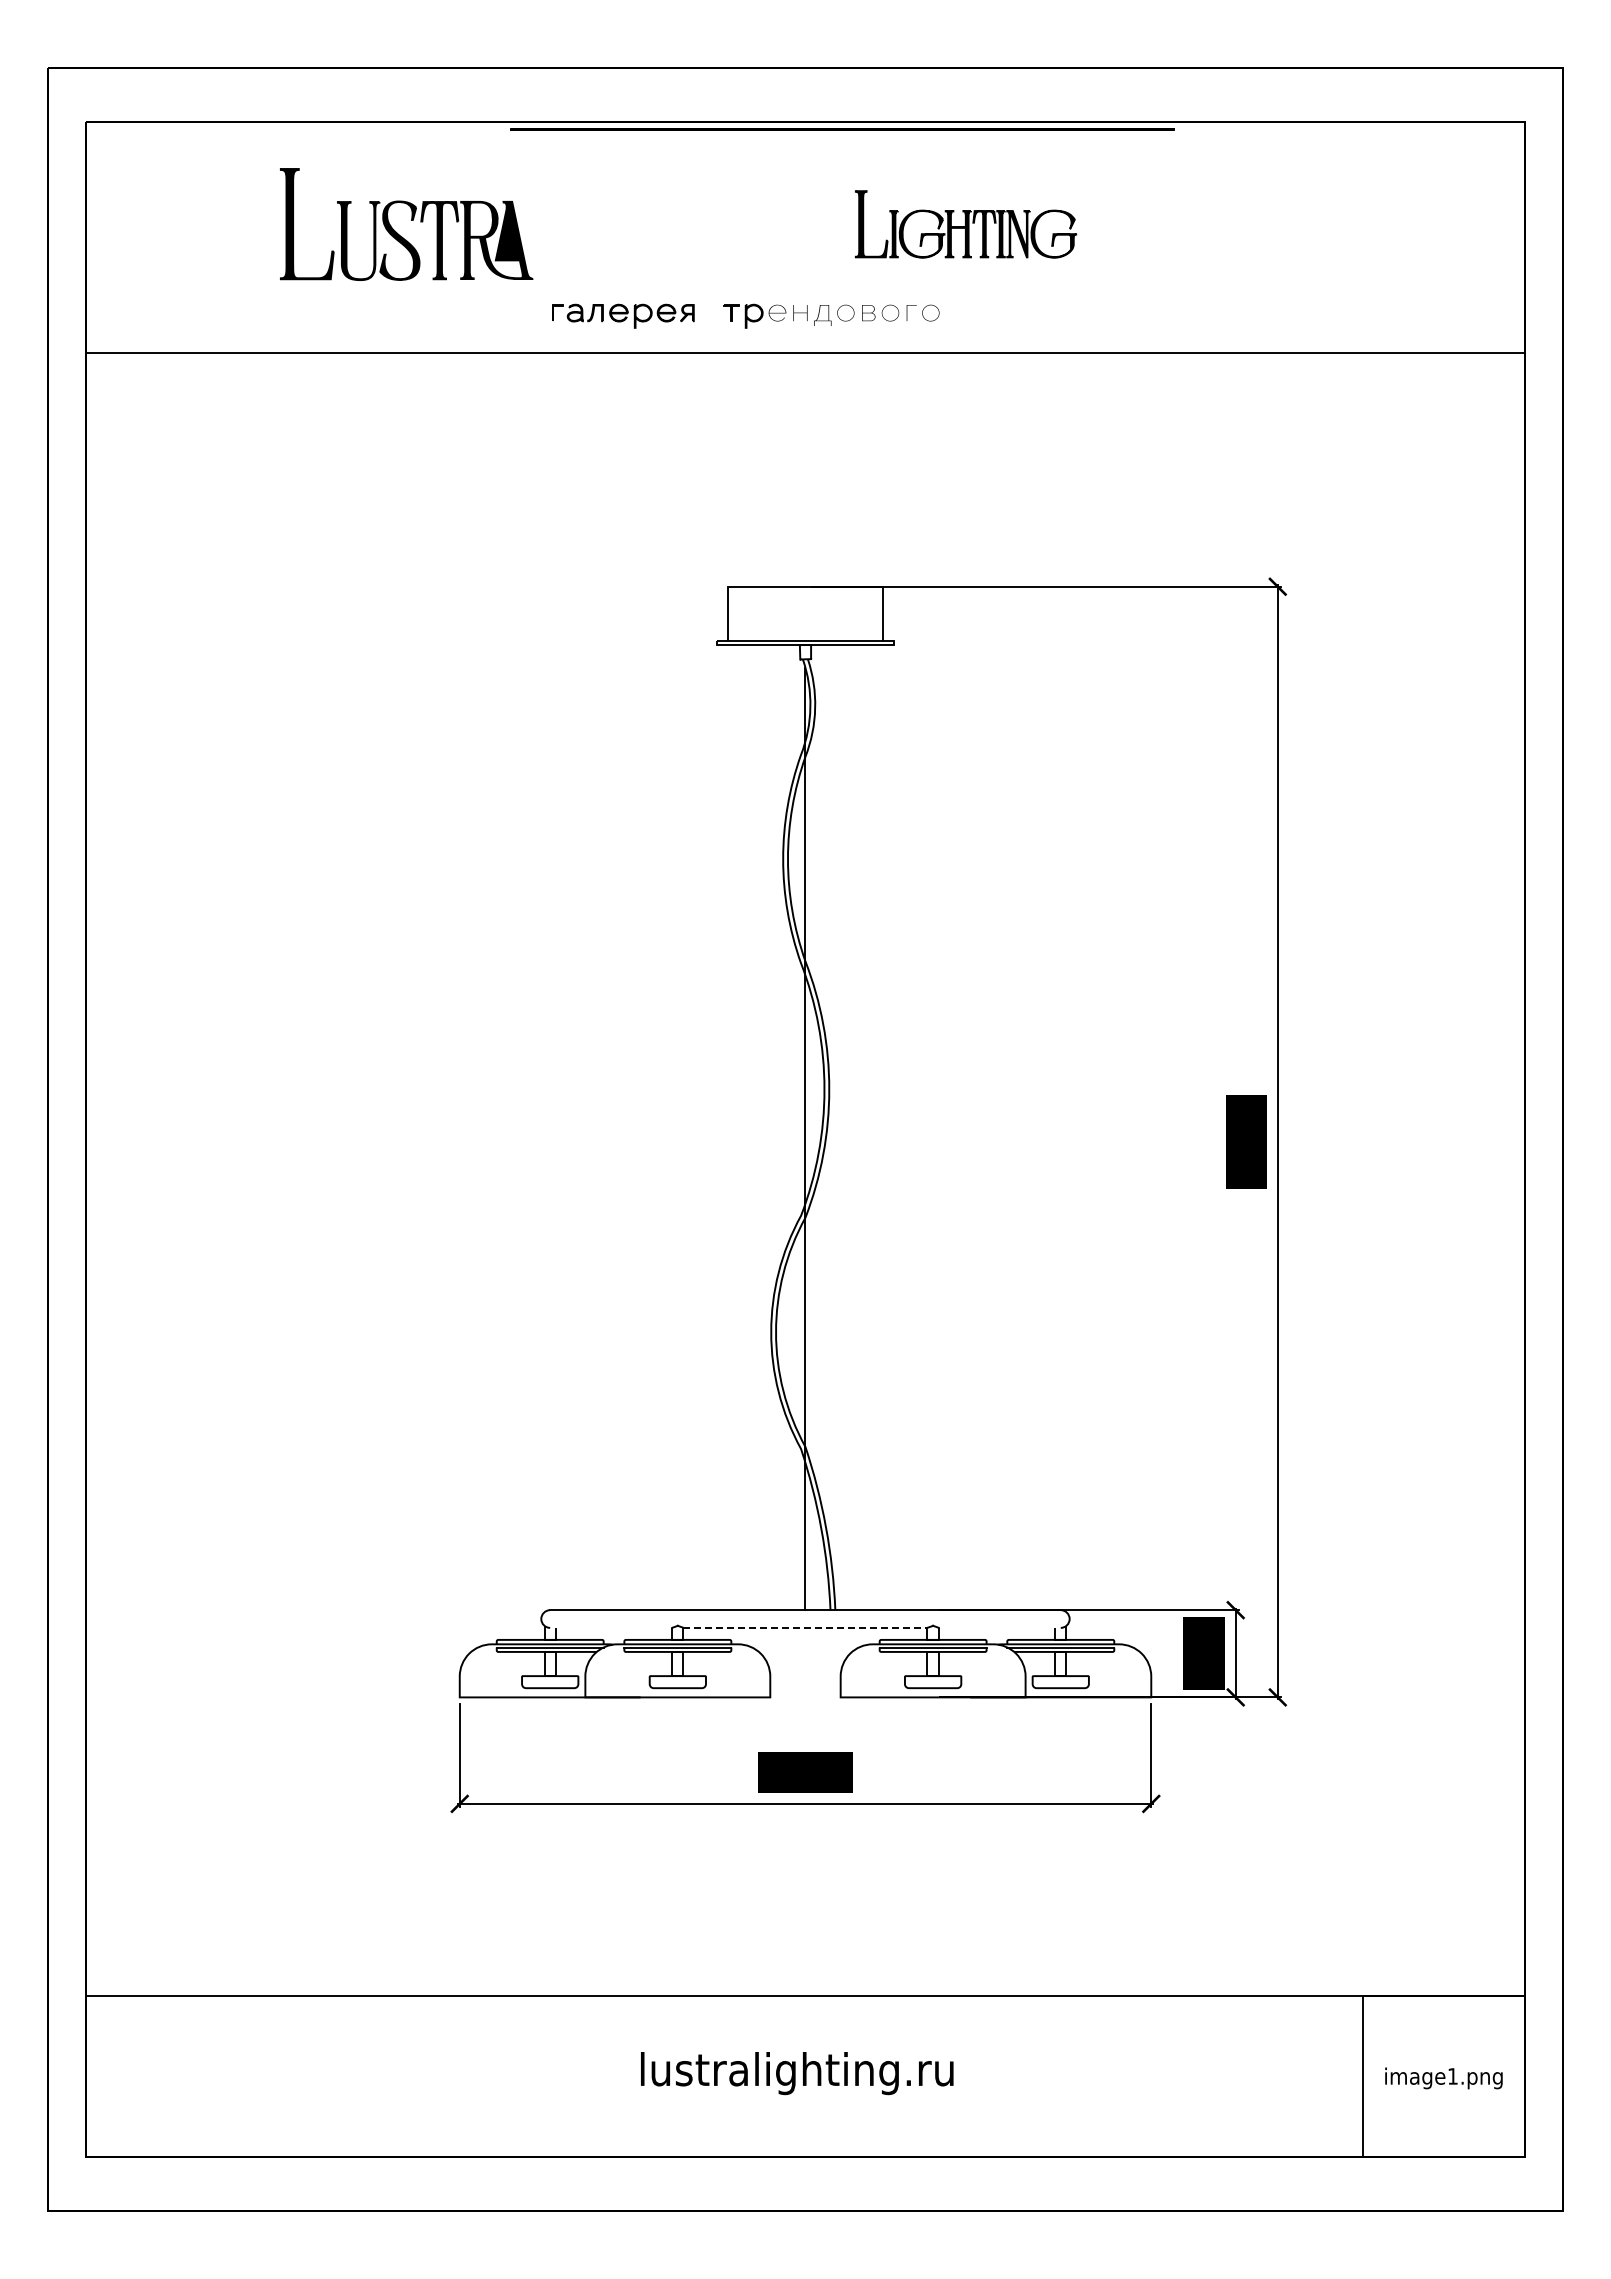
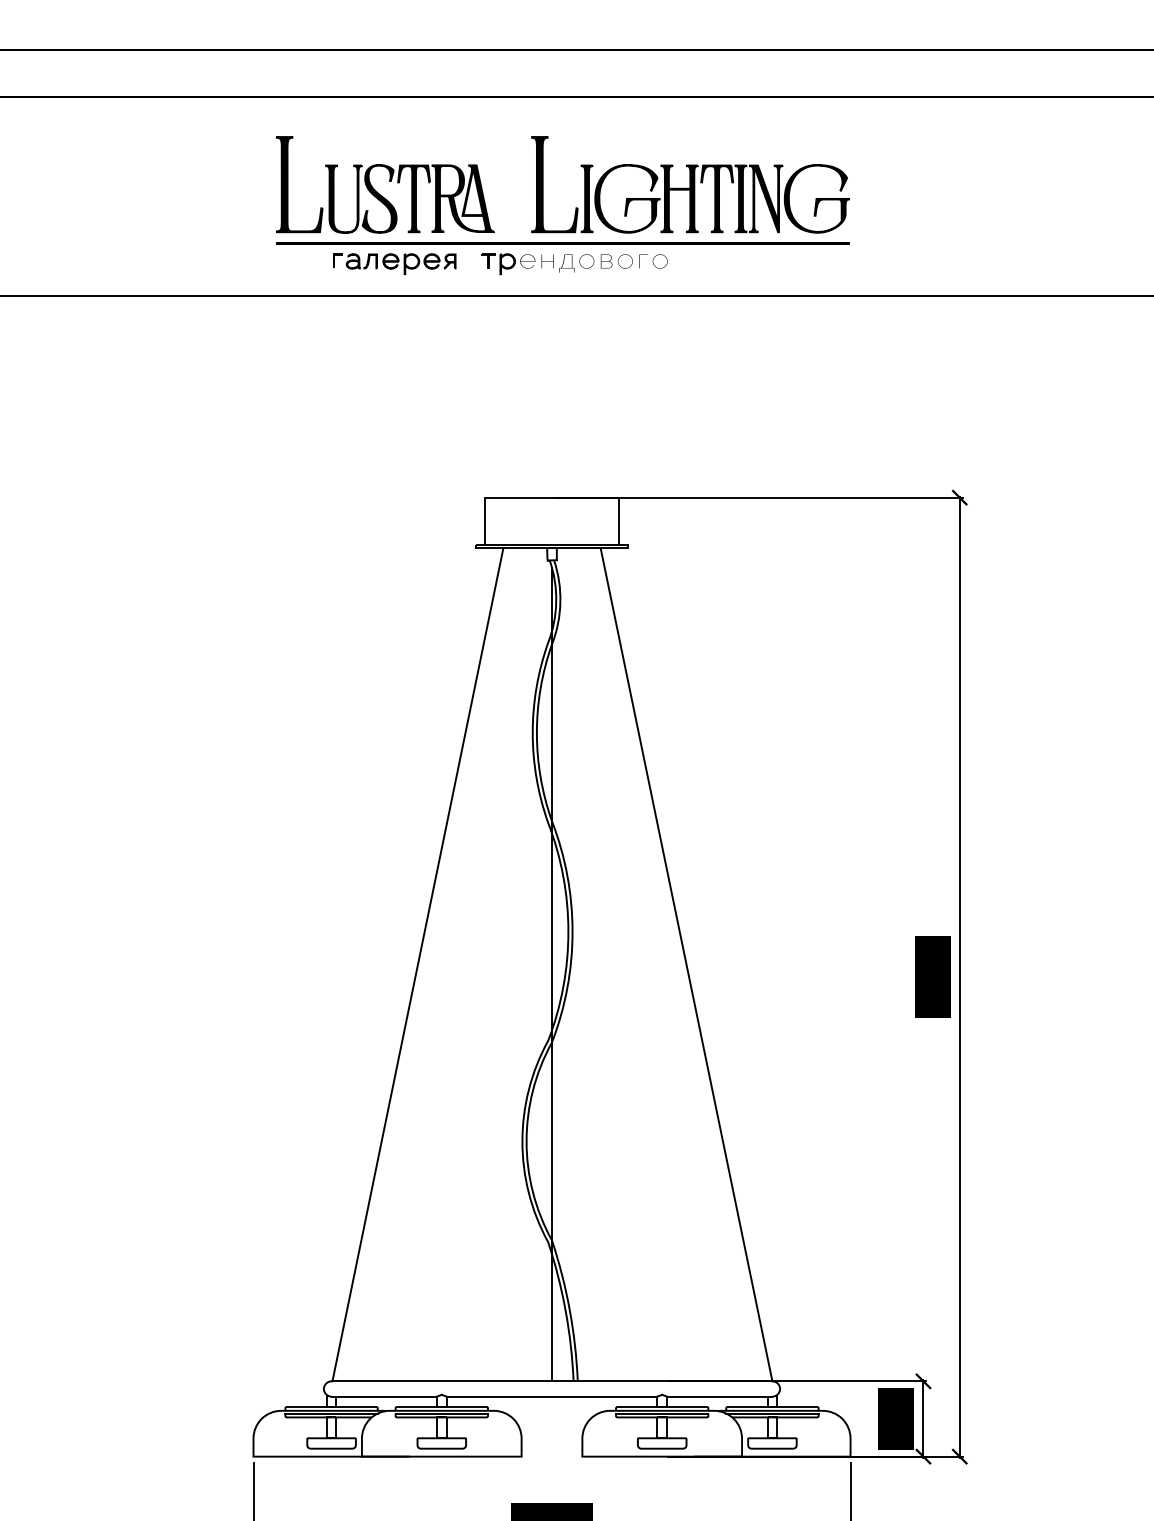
line: (842, 129) -> (563, 243), moved
part: (411, 220) -> (389, 181), moved
part: (965, 224) -> (690, 184), size x1.67
line: (650, 1127) -> (418, 964), added
line: (960, 1127) -> (685, 964), added
line: (611, 1627) -> (384, 1396), added
line: (805, 1627) -> (552, 1396), dashed -> solid
line: (999, 1627) -> (719, 1396), added

